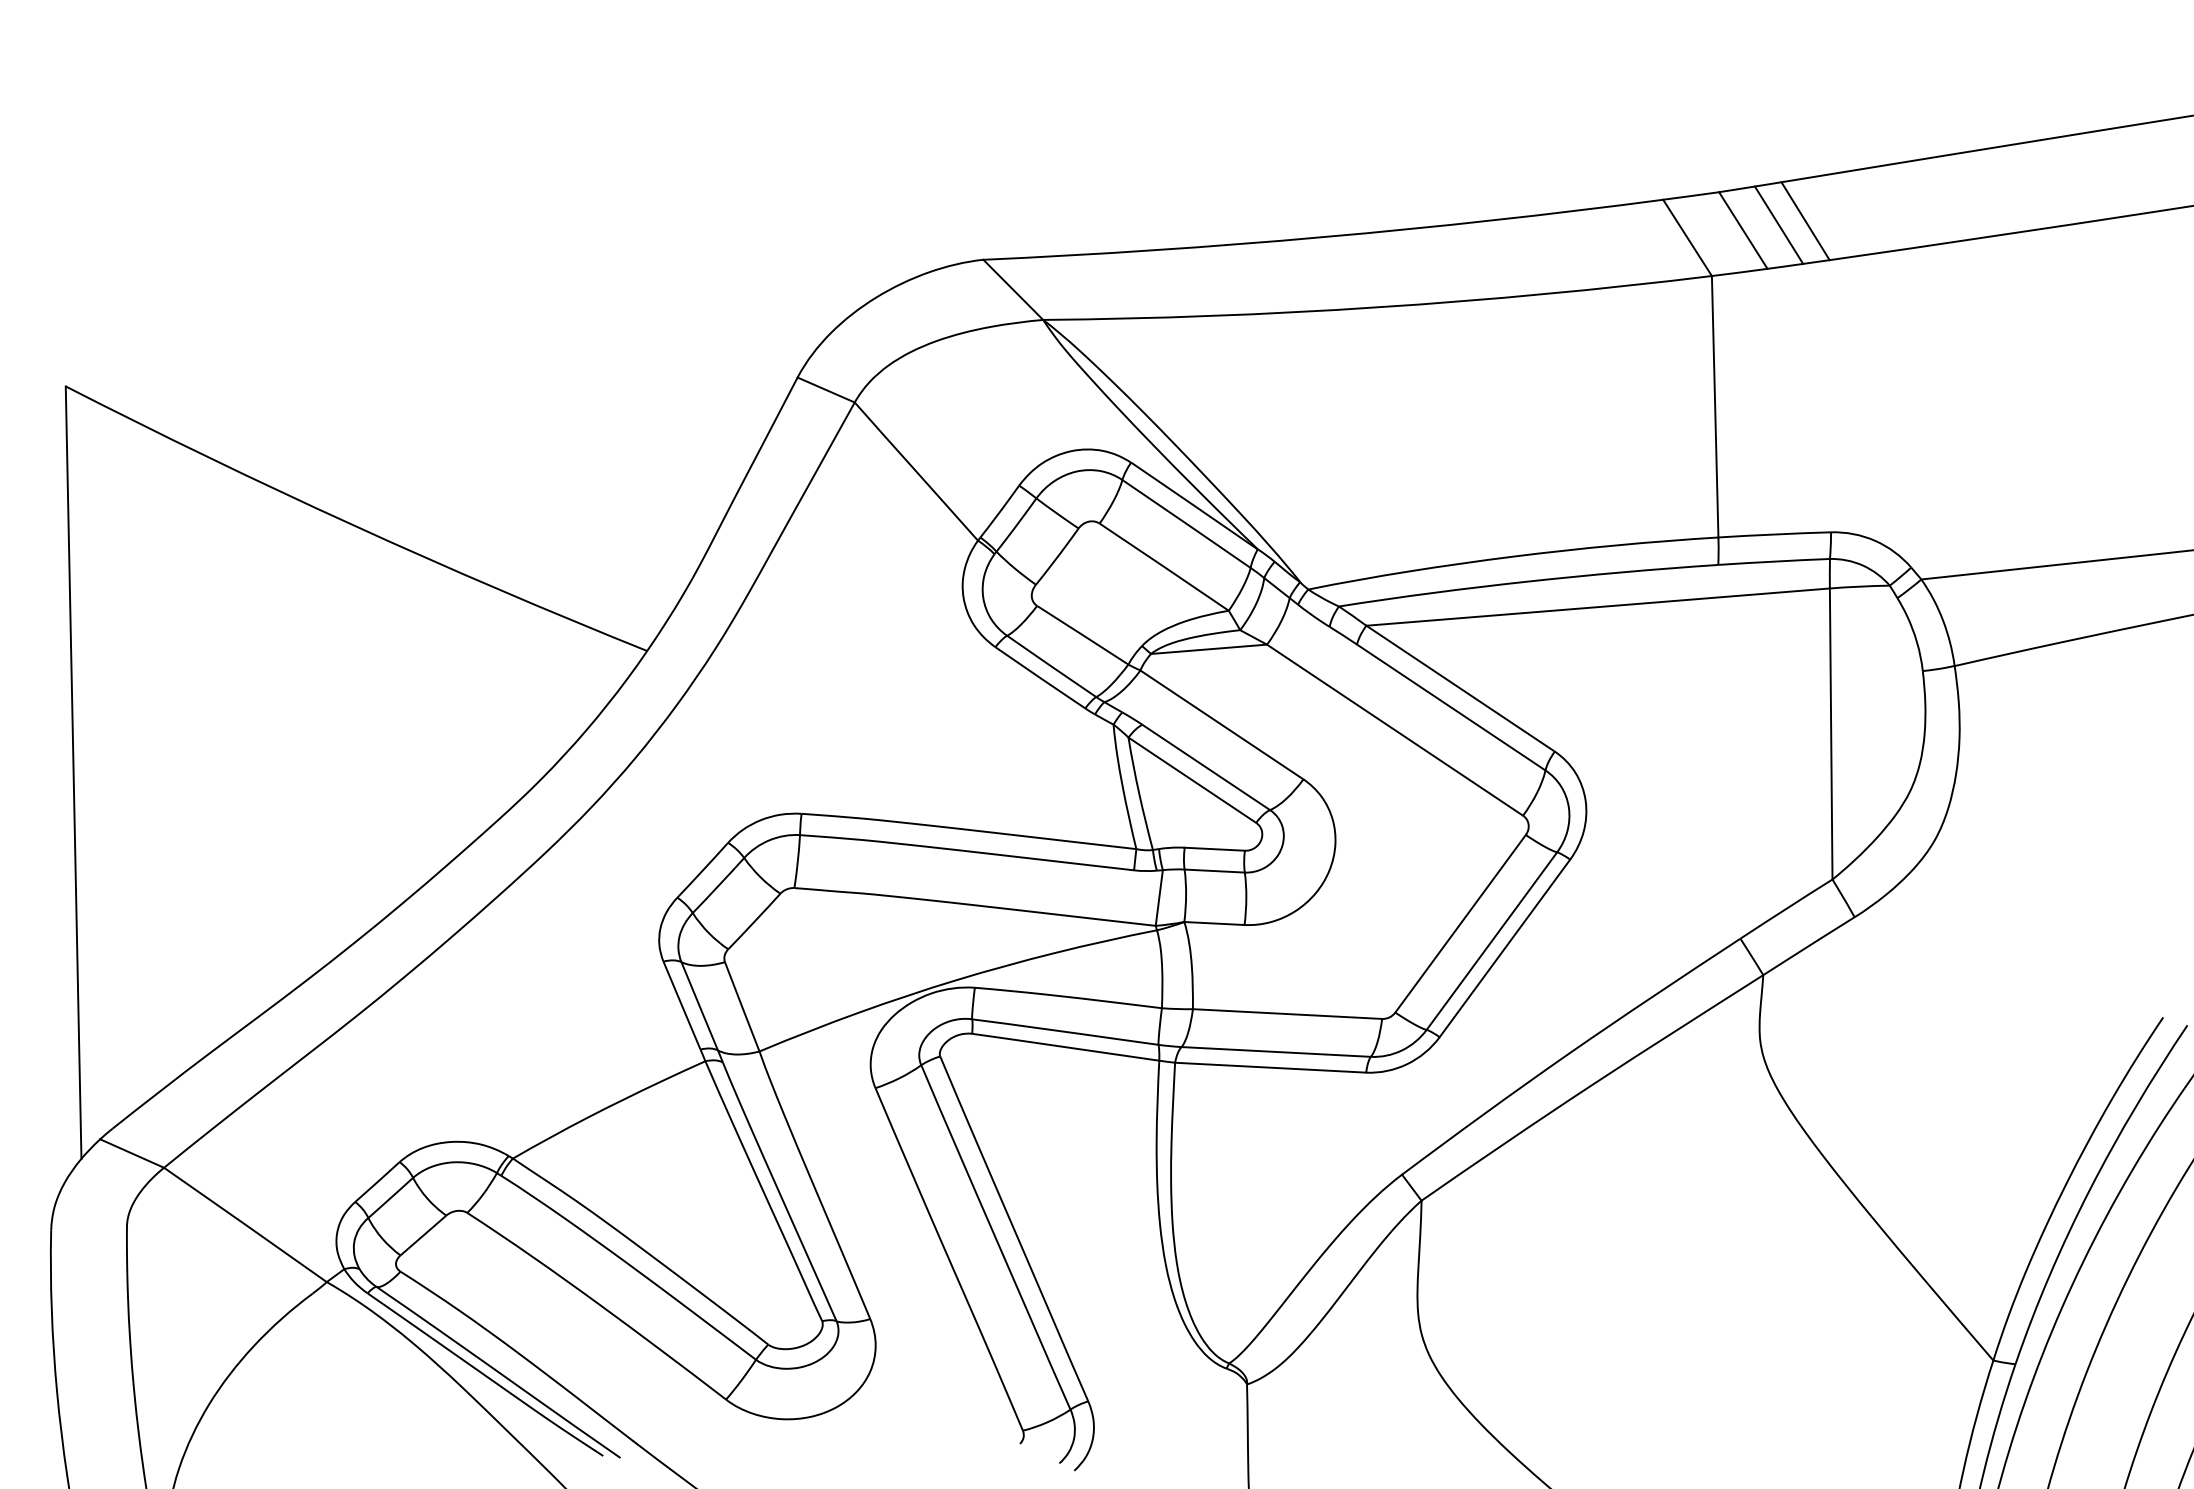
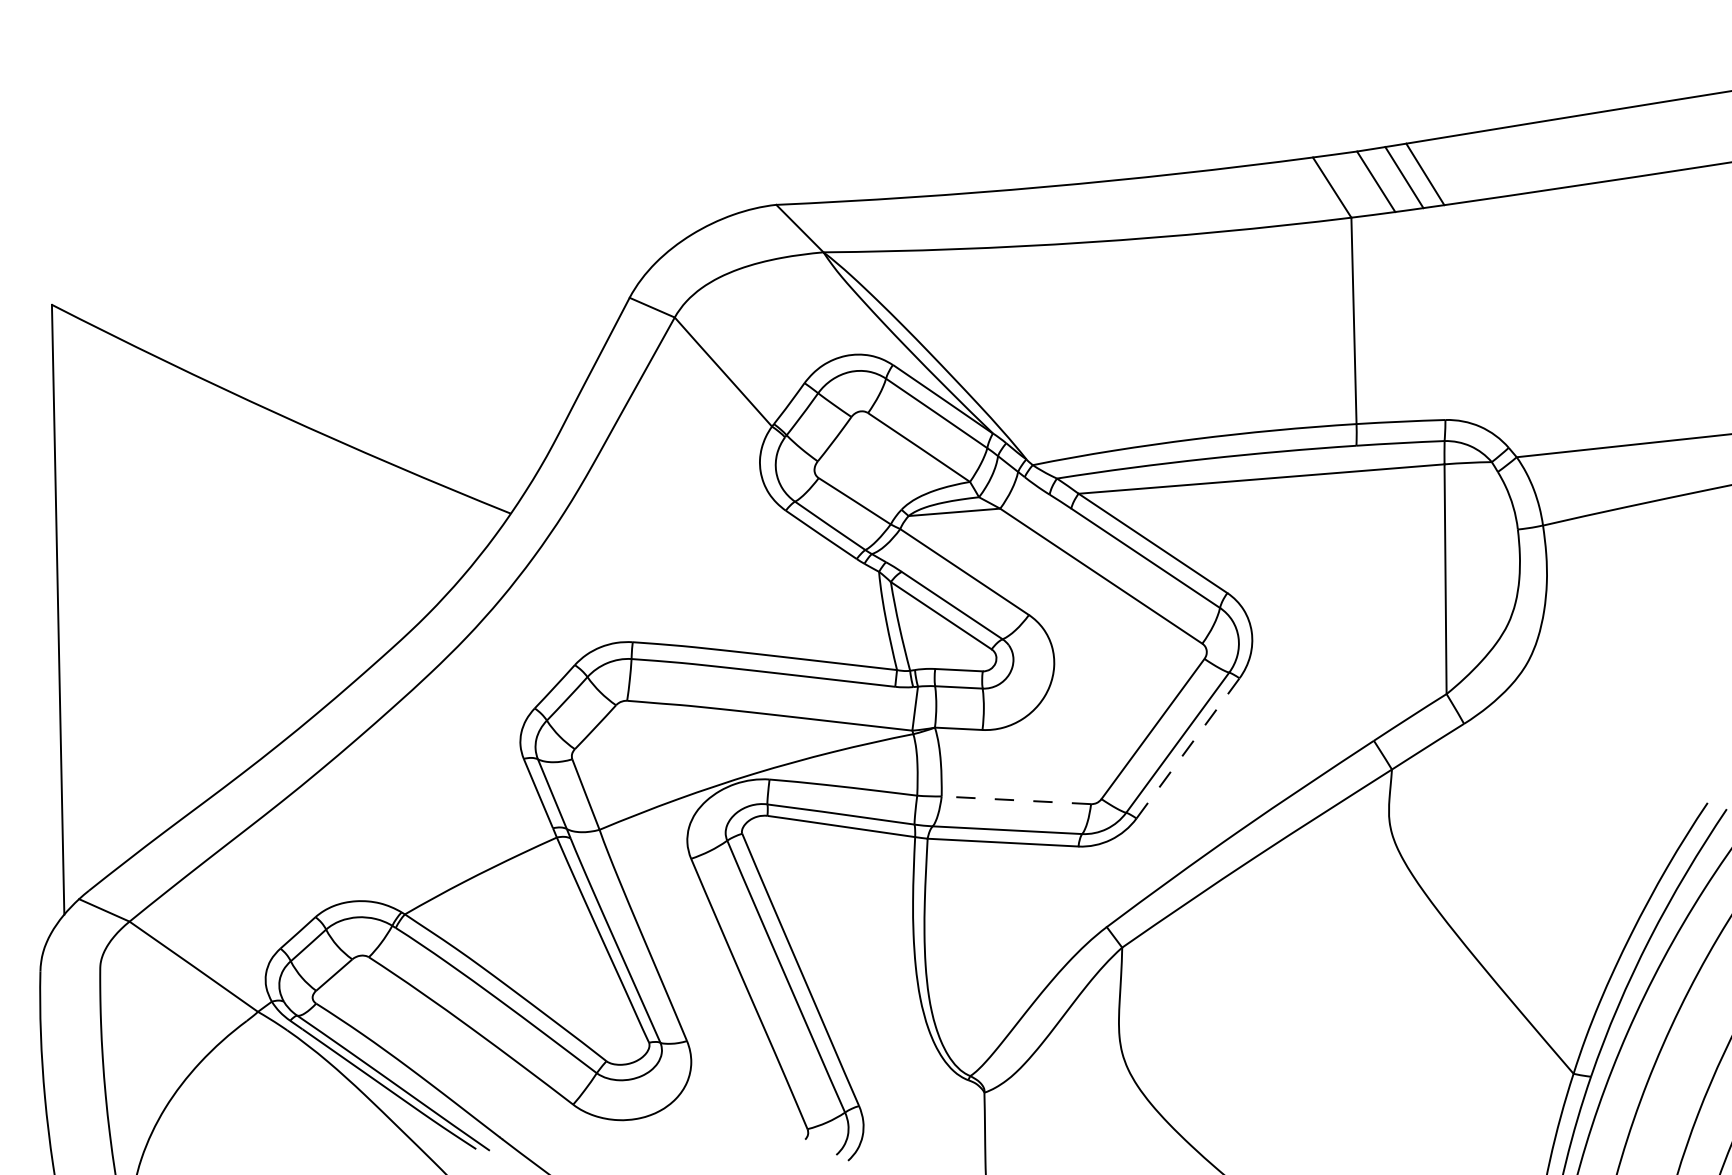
line: (1505, 948) -> (1188, 748), solid -> dashed
line: (1287, 1014) -> (1016, 800), solid -> dashed

